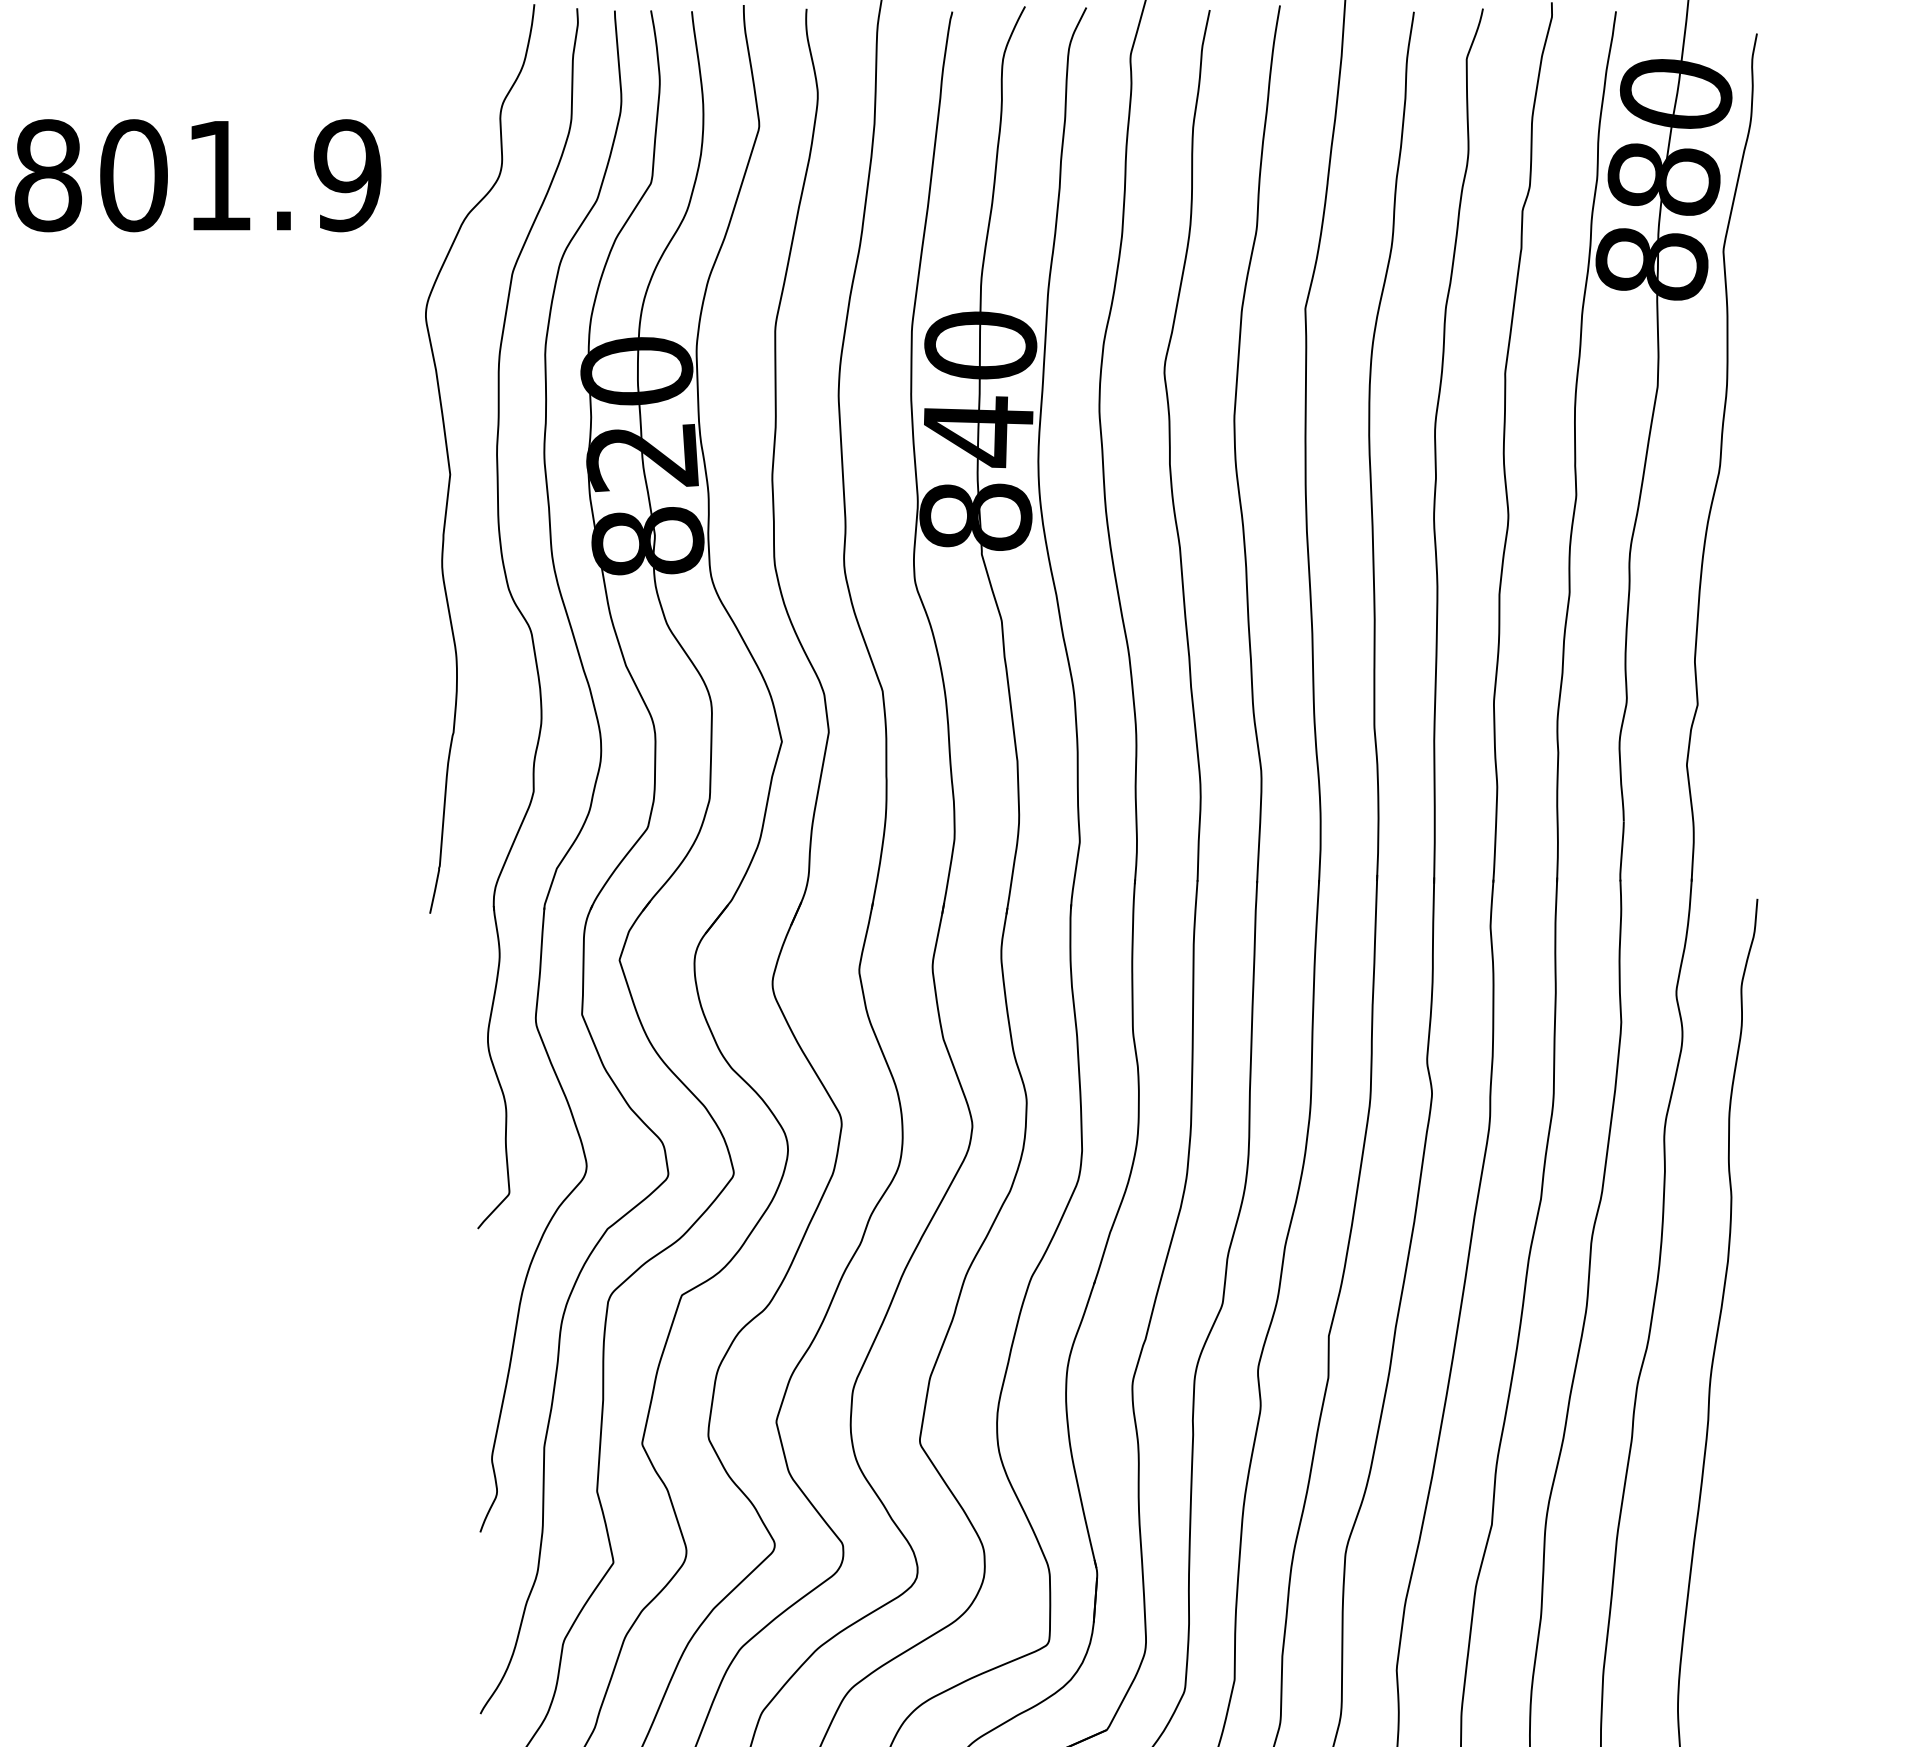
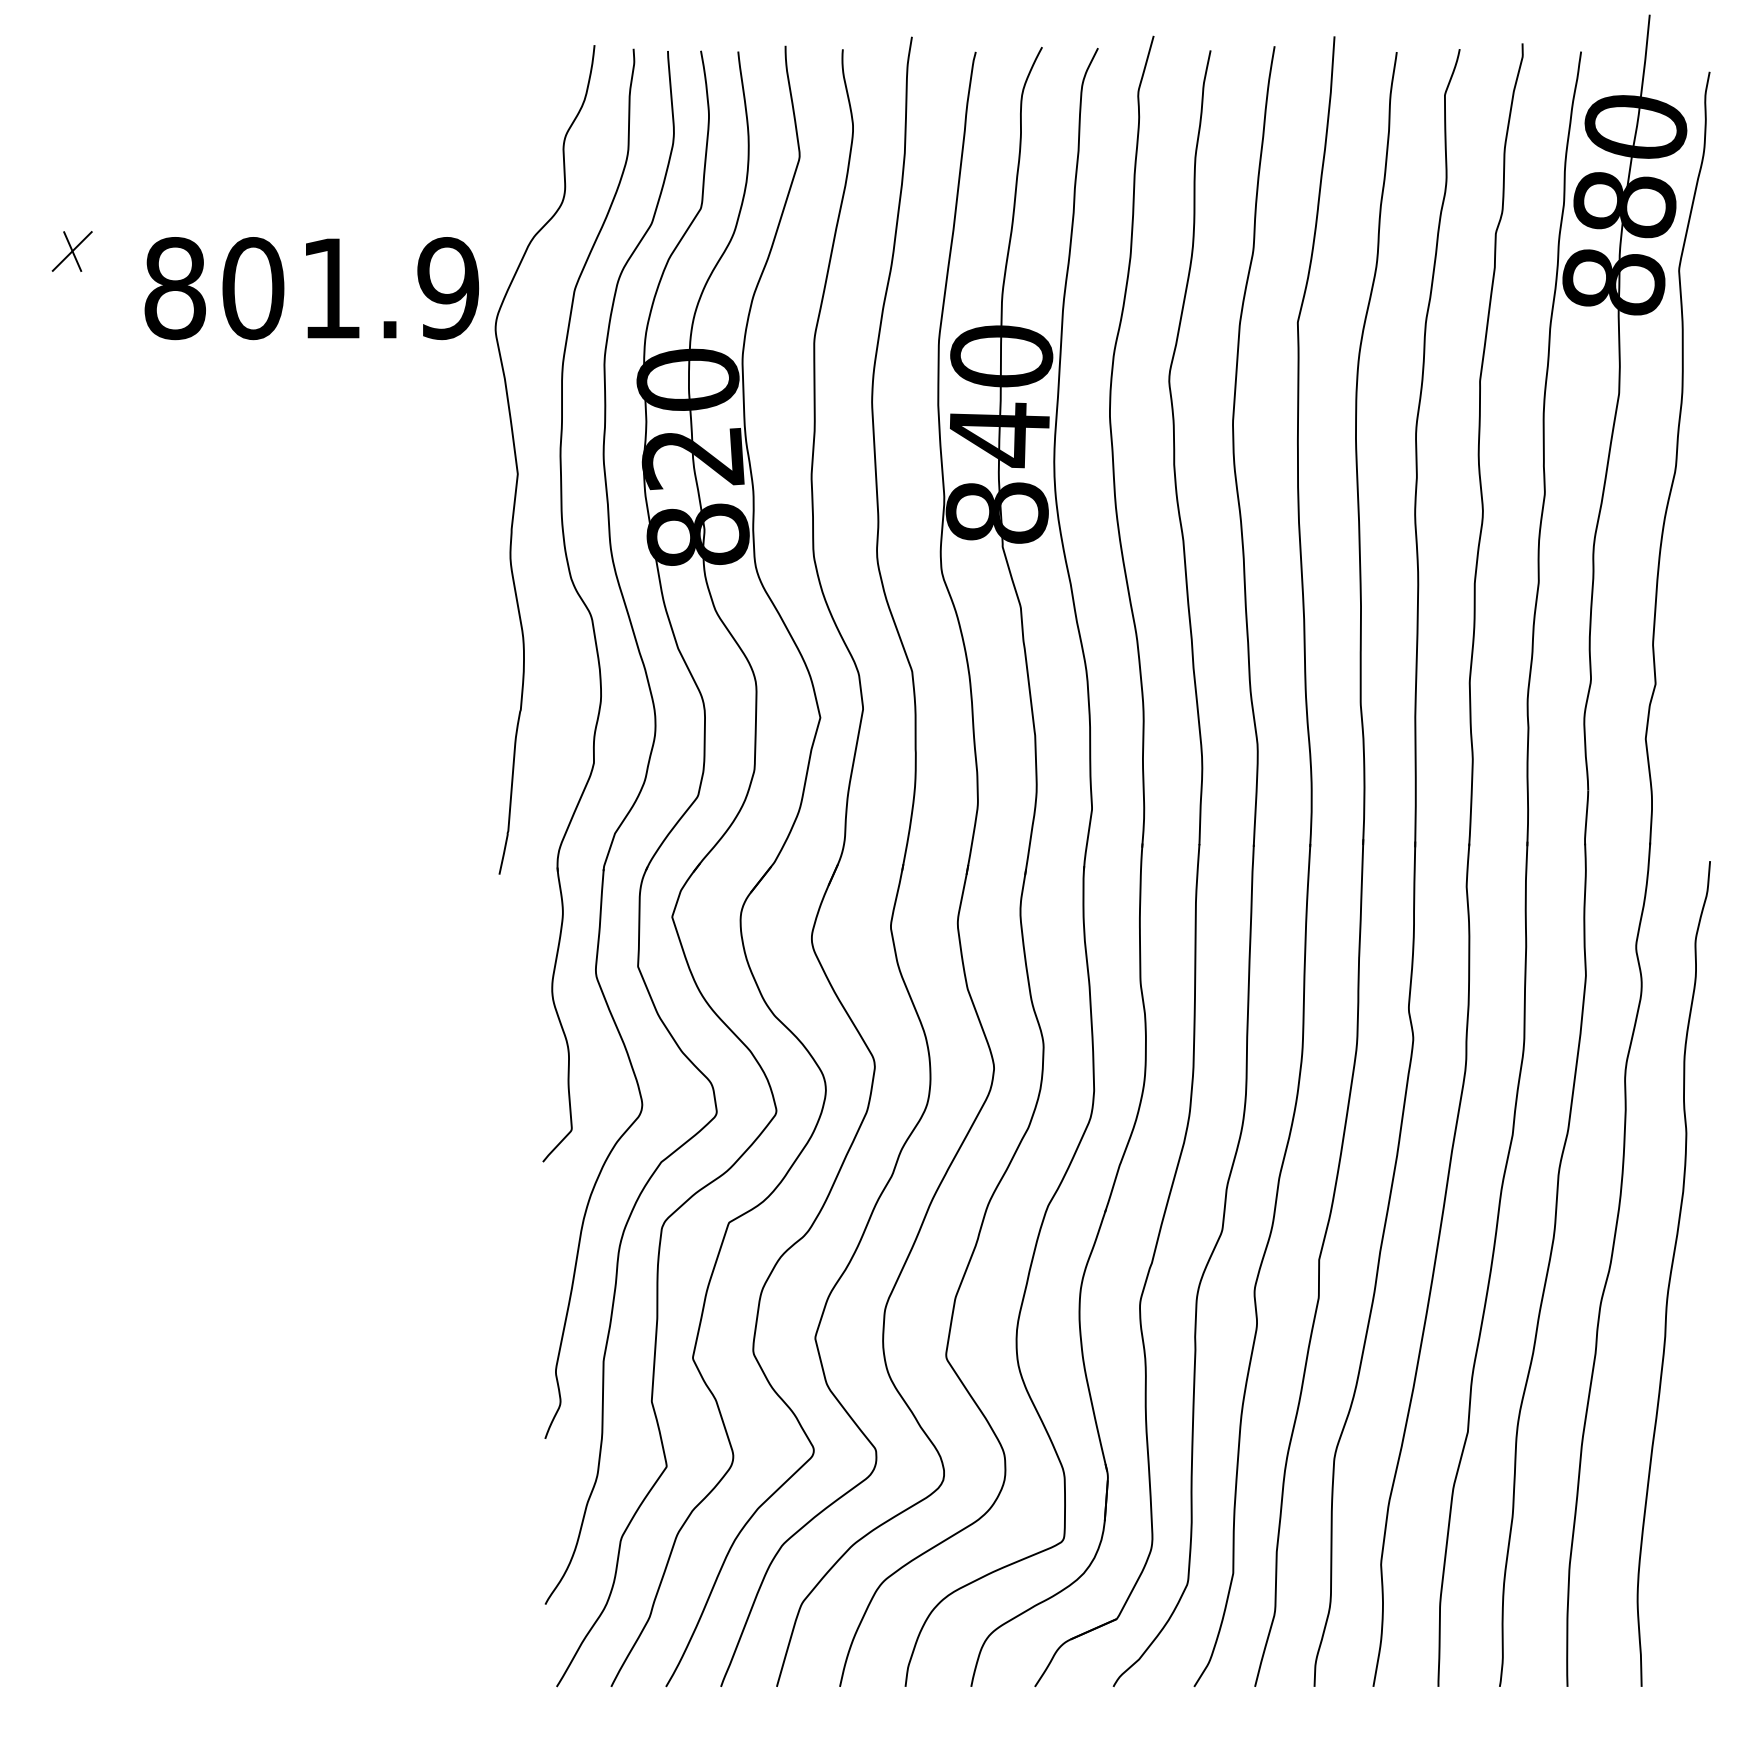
text: (197, 175) -> (311, 288), moved

